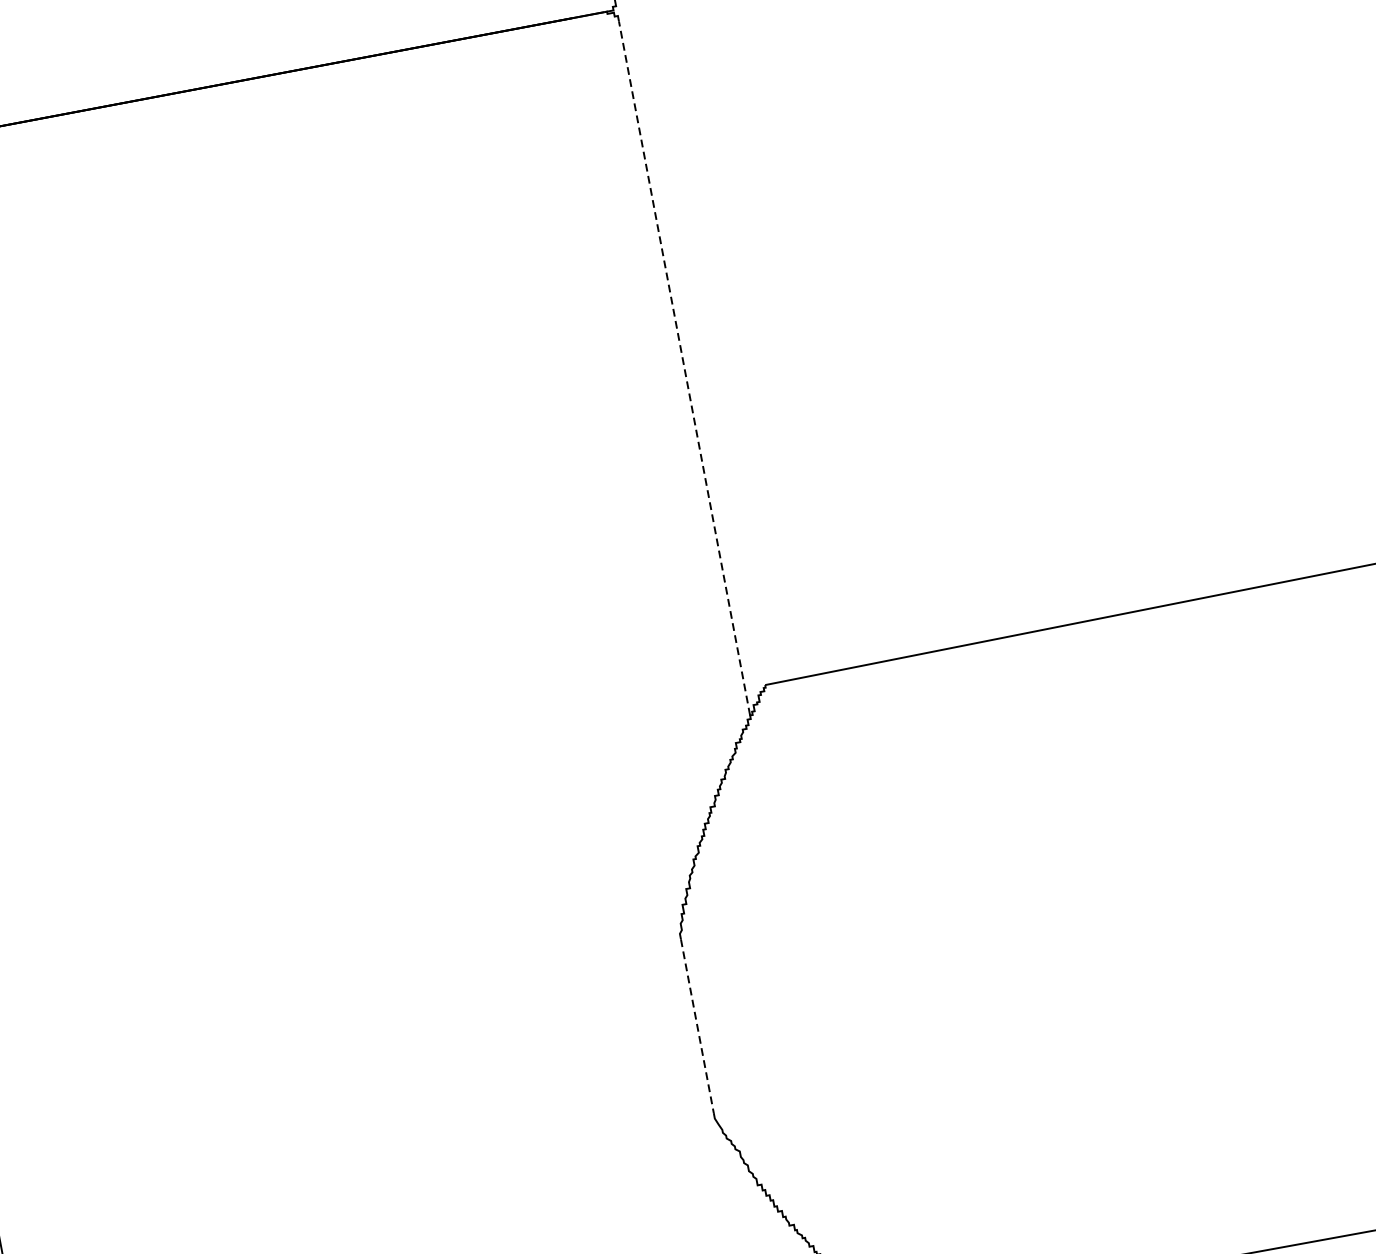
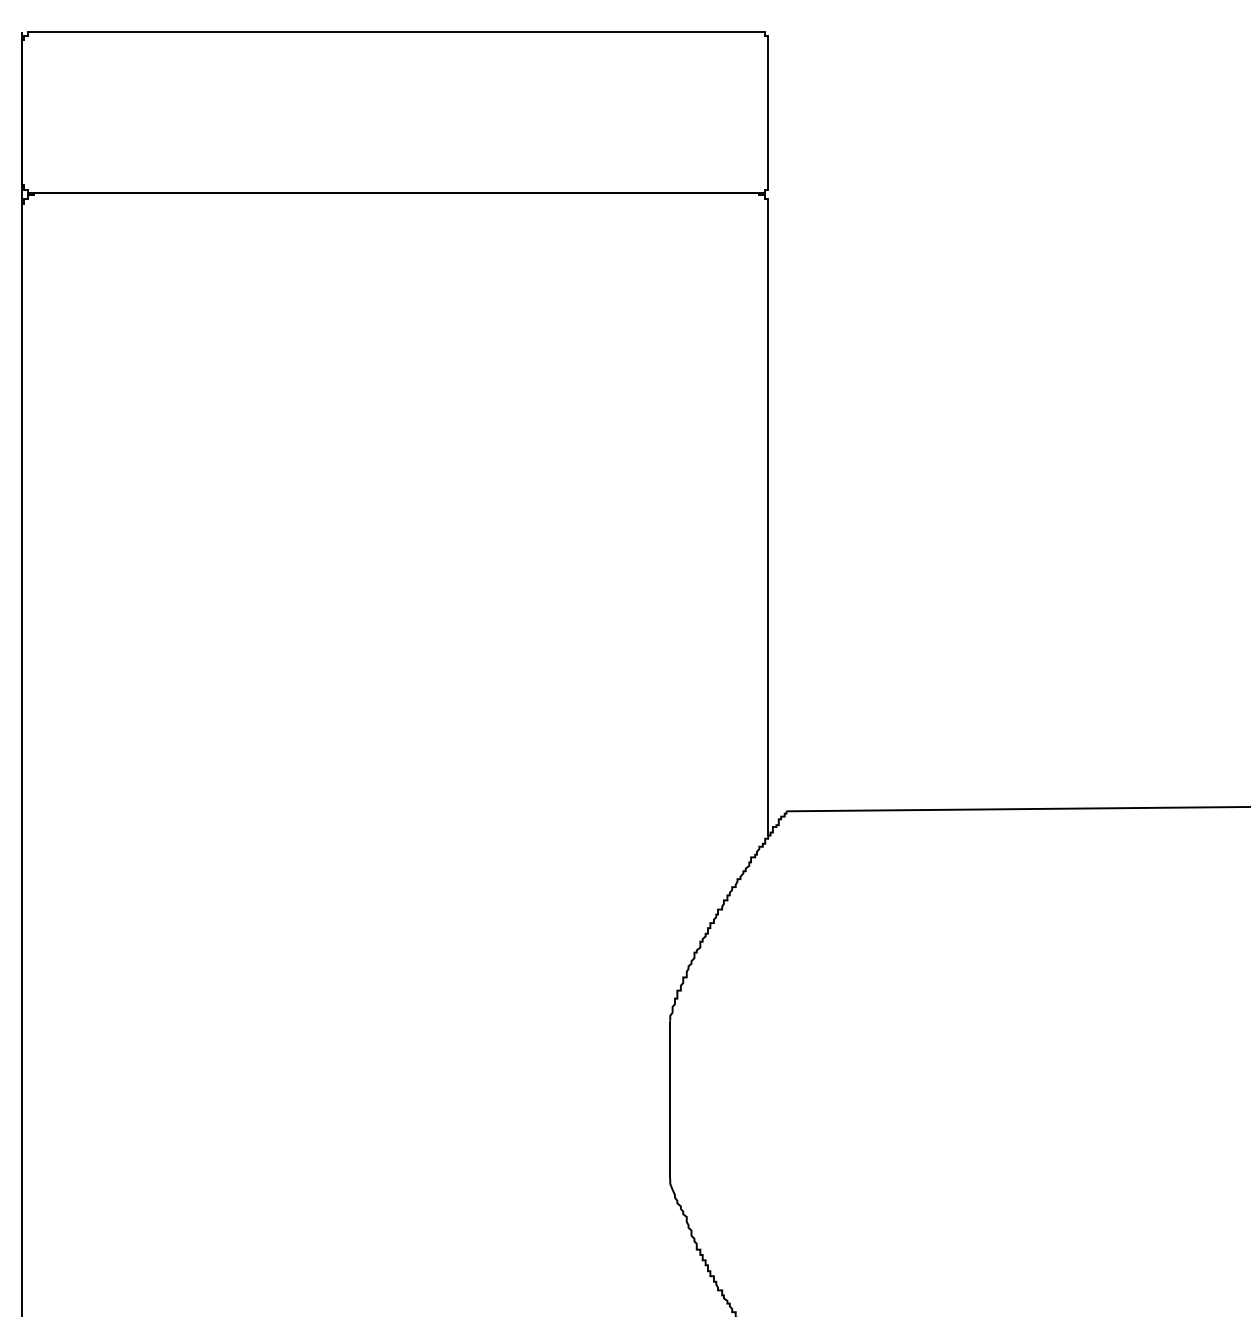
line: (684, 368) -> (768, 519), dashed -> solid
line: (697, 1026) -> (670, 1100), dashed -> solid

